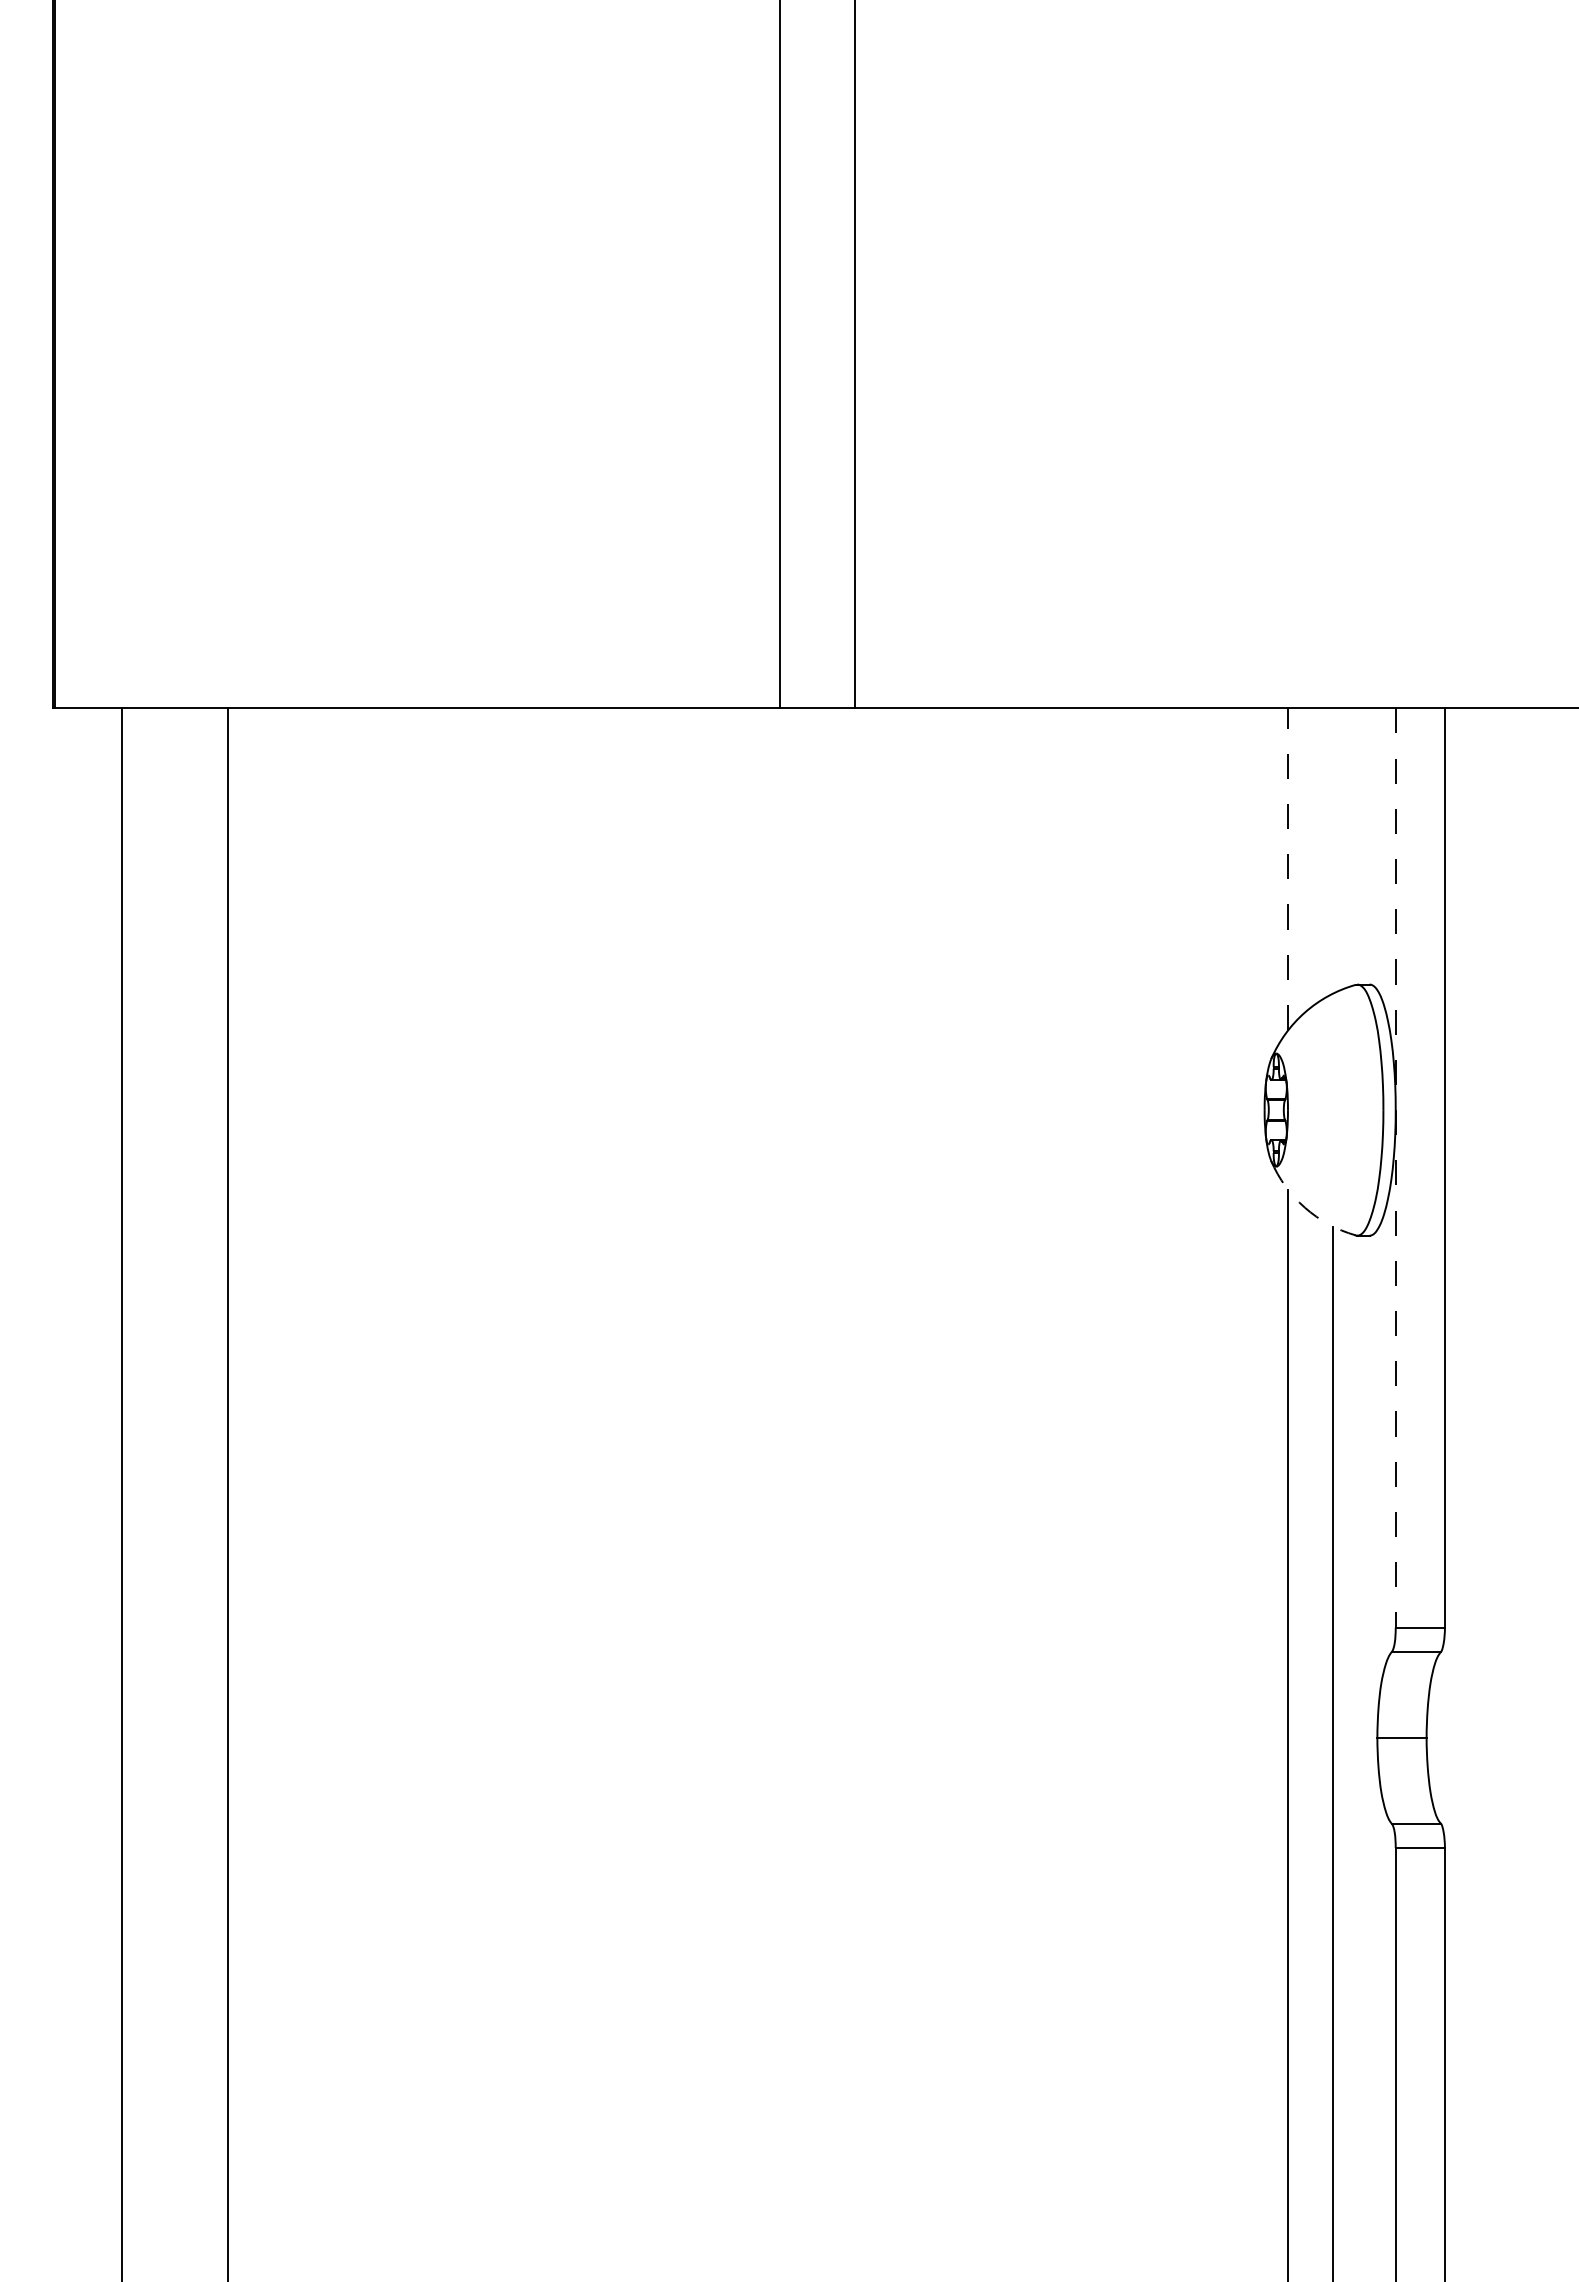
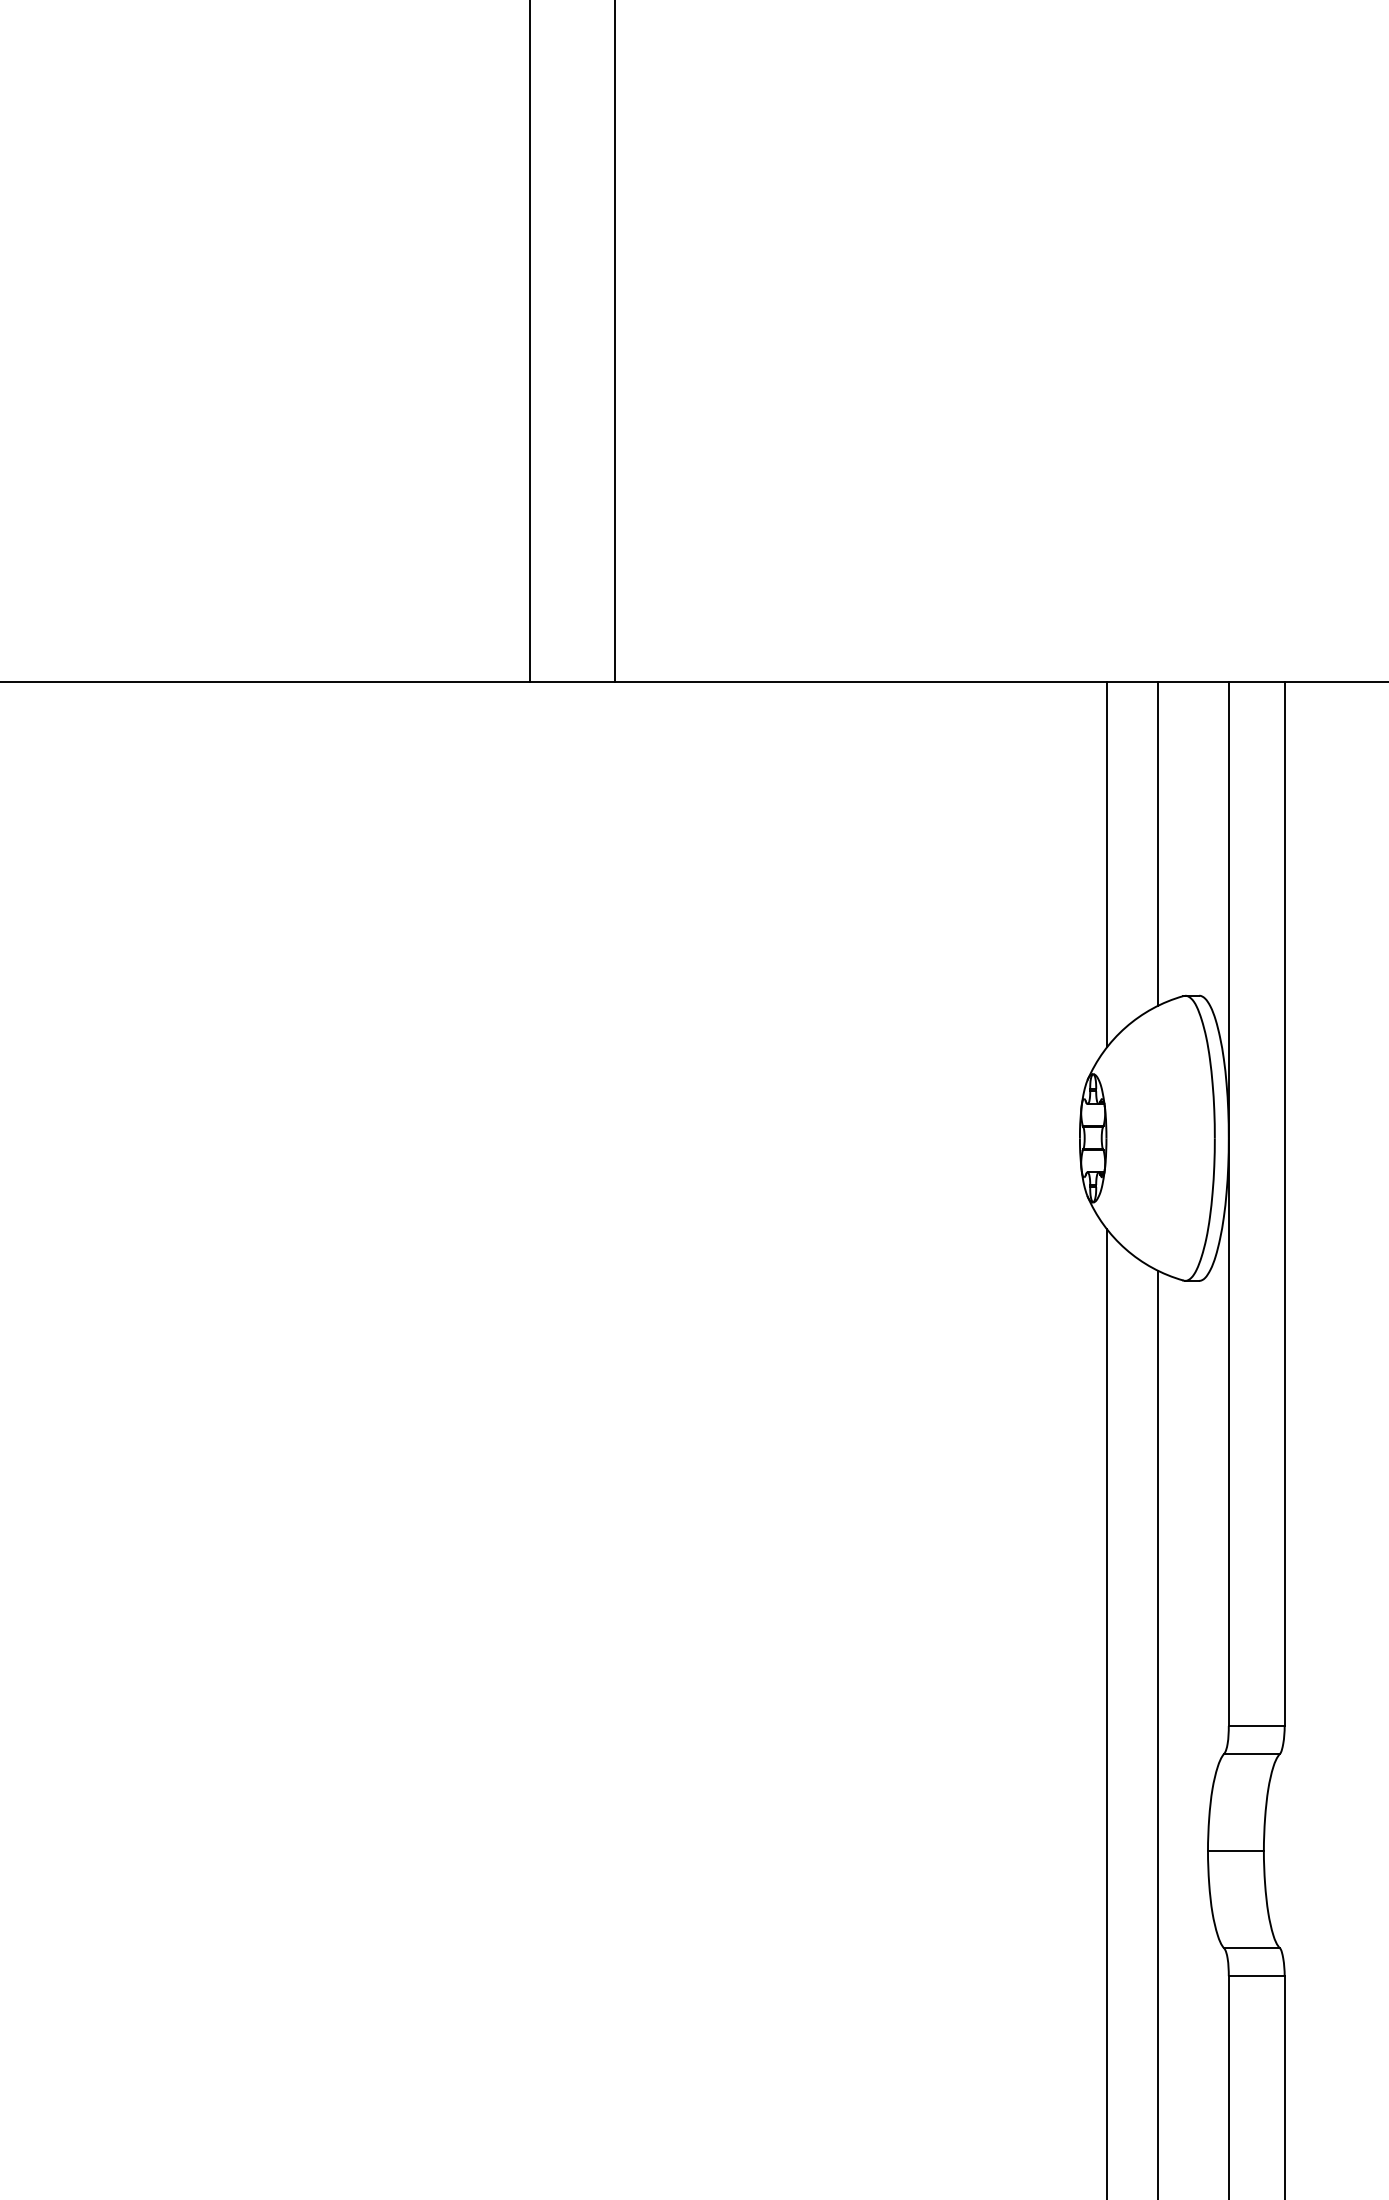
line: (1333, 850) -> (1158, 843), added
line: (1288, 869) -> (1107, 865), dashed -> solid
line: (1395, 1168) -> (1228, 1204), dashed -> solid
arc: (1304, 1207) -> (1125, 1248), dashed -> solid

